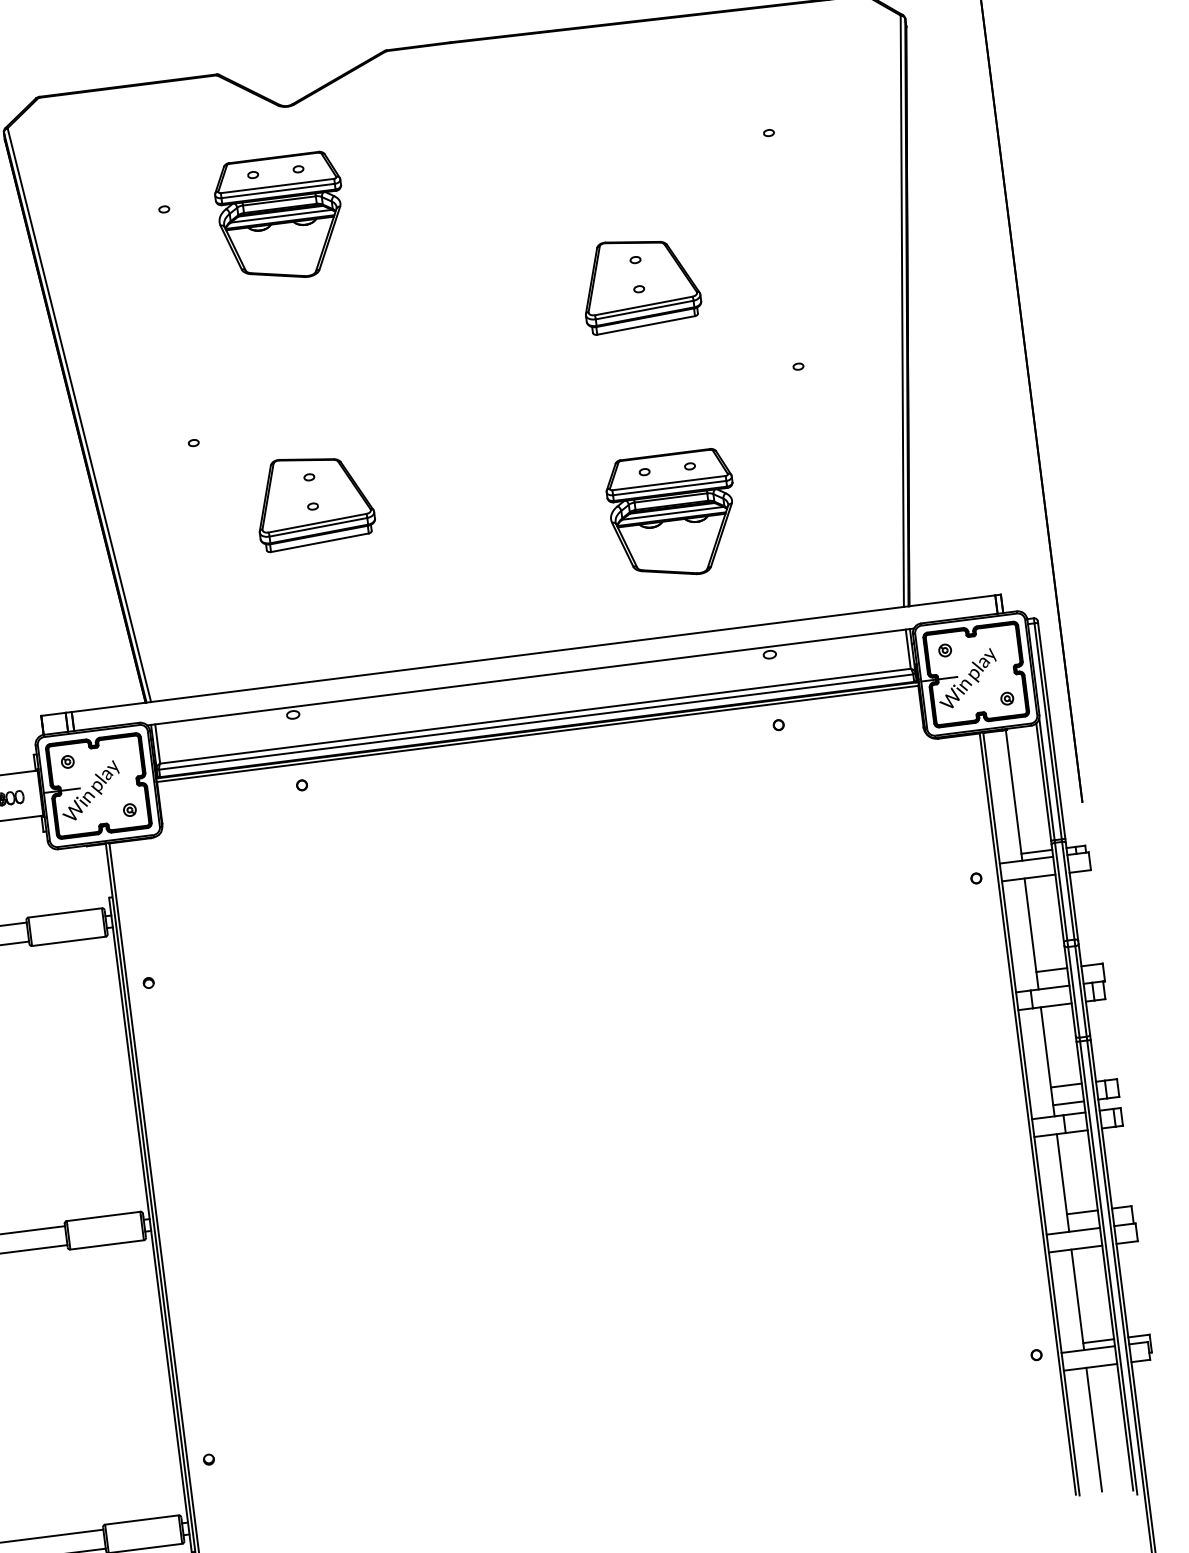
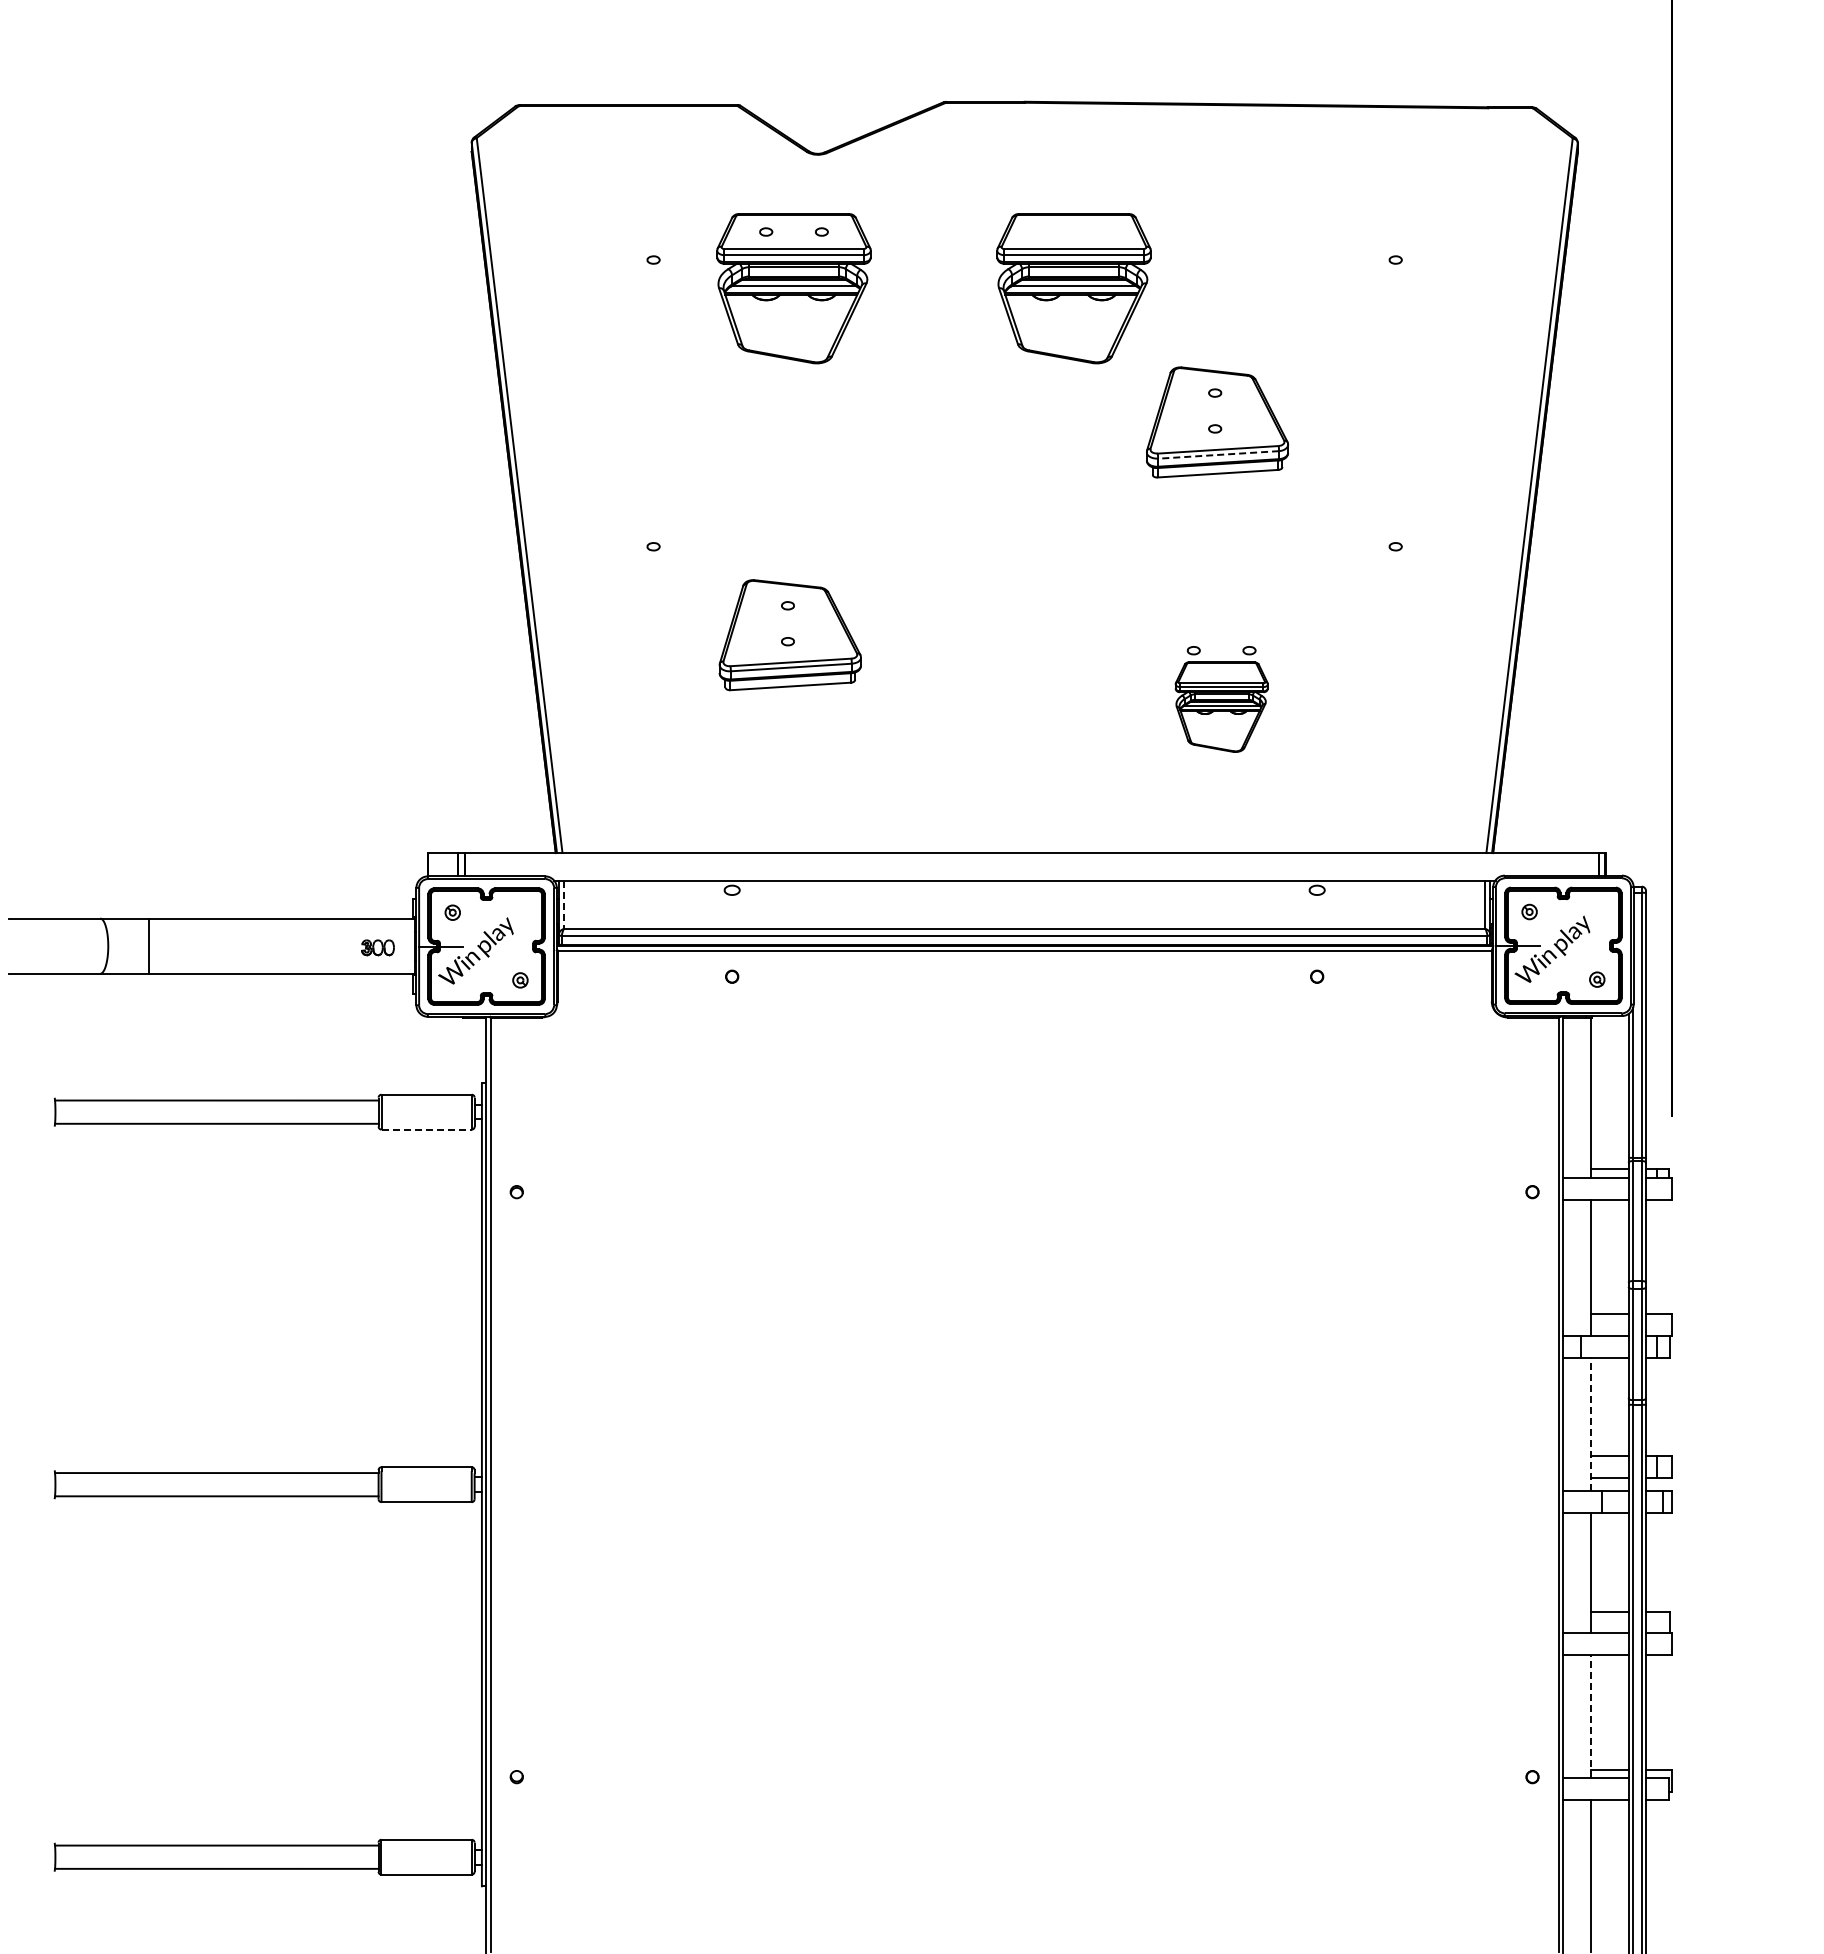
part: (509, 189) -> (1073, 288), added
line: (644, 309) -> (1218, 454), solid -> dashed
part: (672, 514) -> (1221, 706), size x0.6
line: (158, 744) -> (564, 905), solid -> dashed
line: (69, 941) -> (427, 1129), solid -> dashed
line: (1047, 1061) -> (1590, 1424), solid -> dashed
line: (1077, 1299) -> (1590, 1716), solid -> dashed

